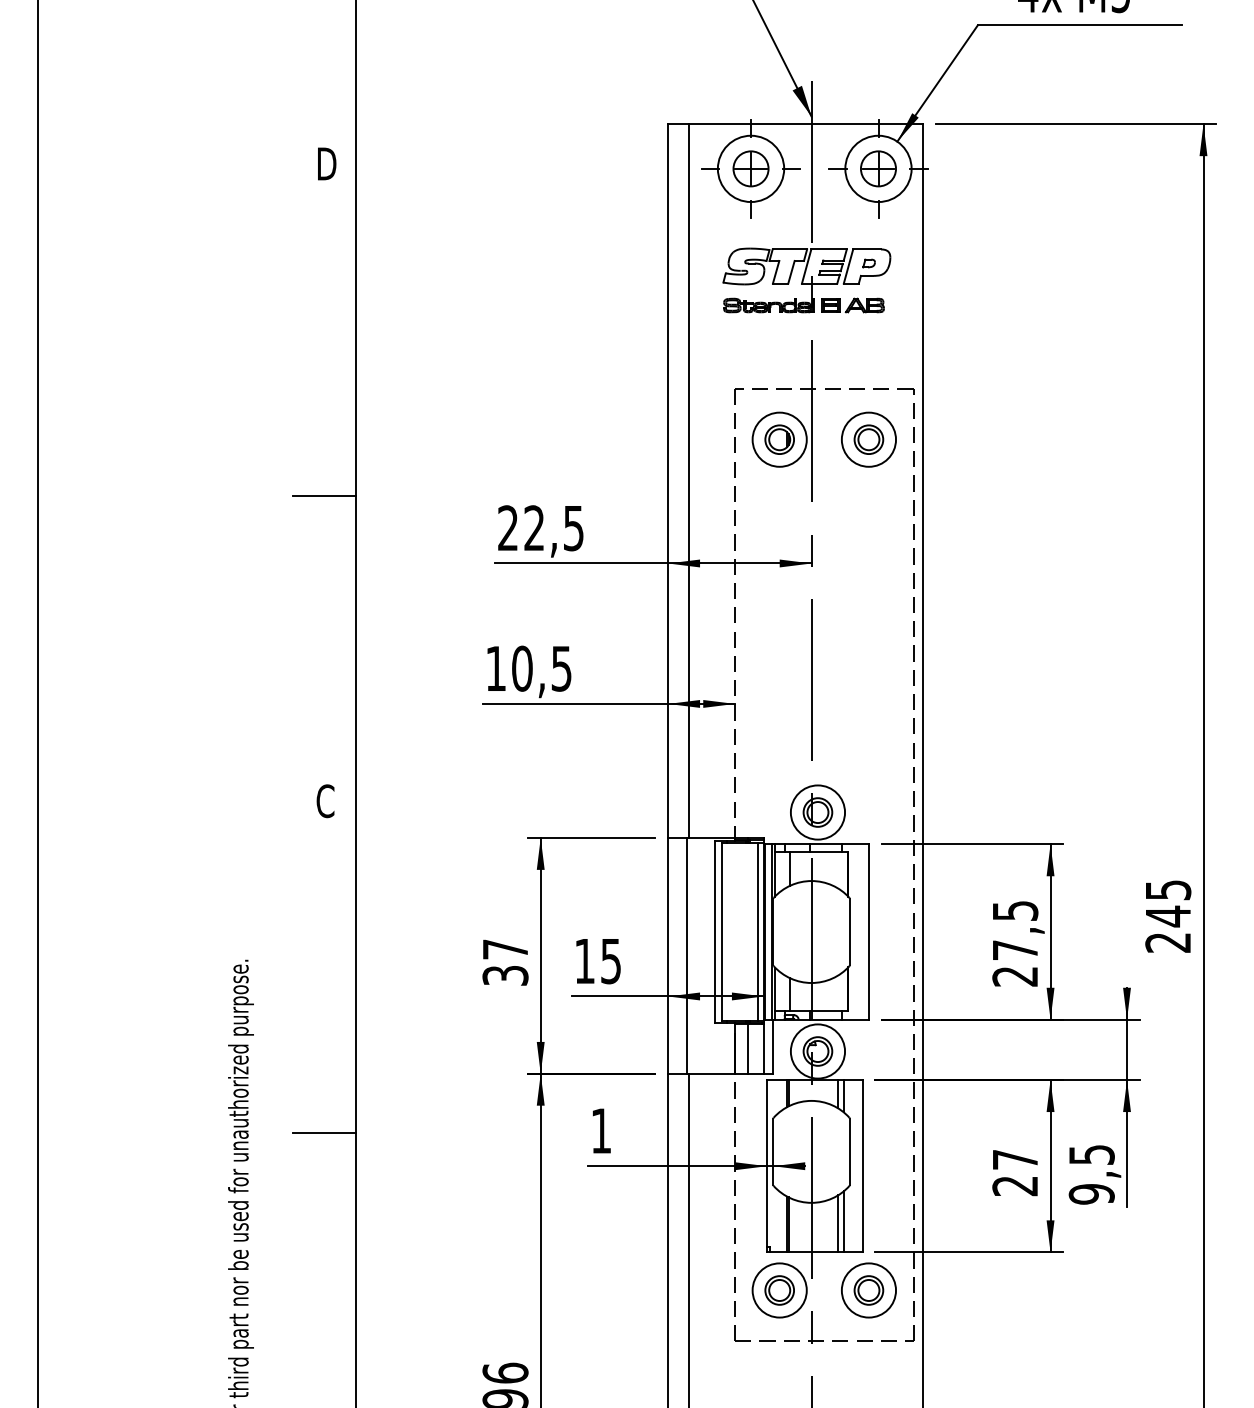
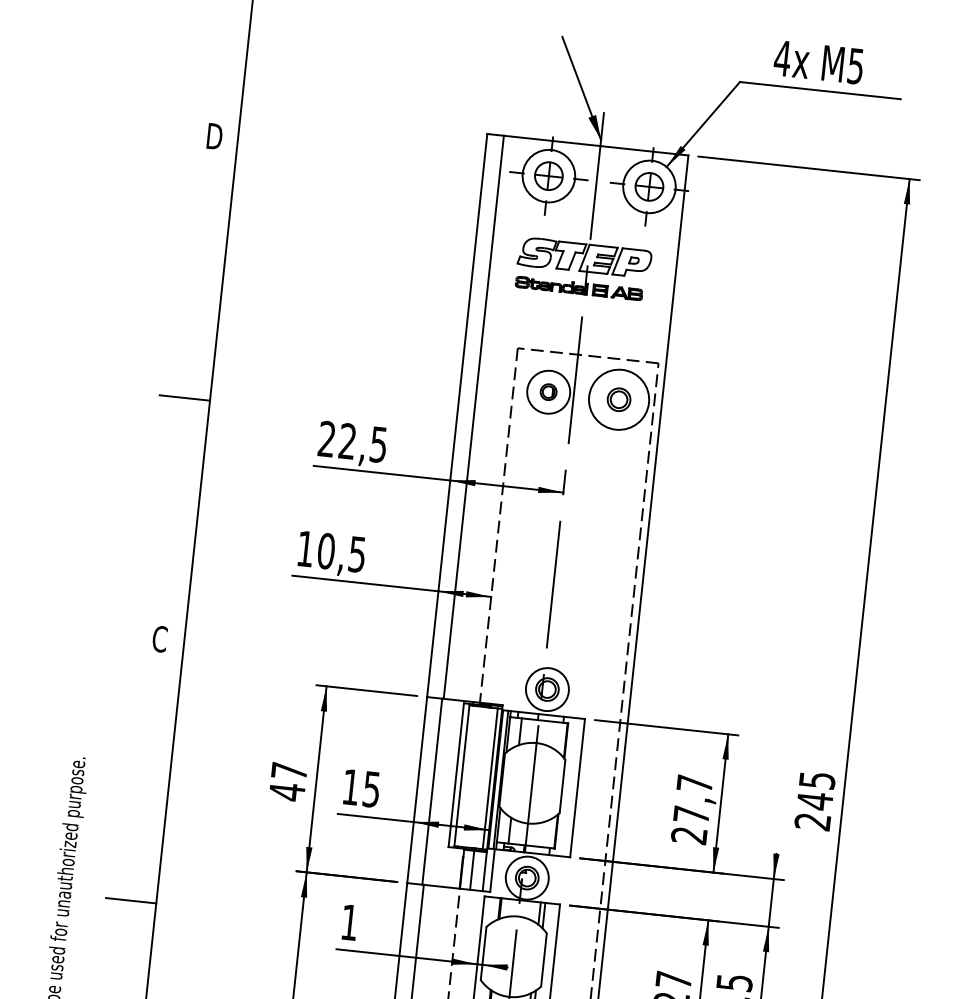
part: (779, 439) -> (548, 392), size x0.7
circle: (868, 439) -> (618, 399), size x1.4
text: (1015, 910) -> (695, 783), 27,5 -> 27,7
text: (505, 975) -> (287, 791), 37 -> 47

